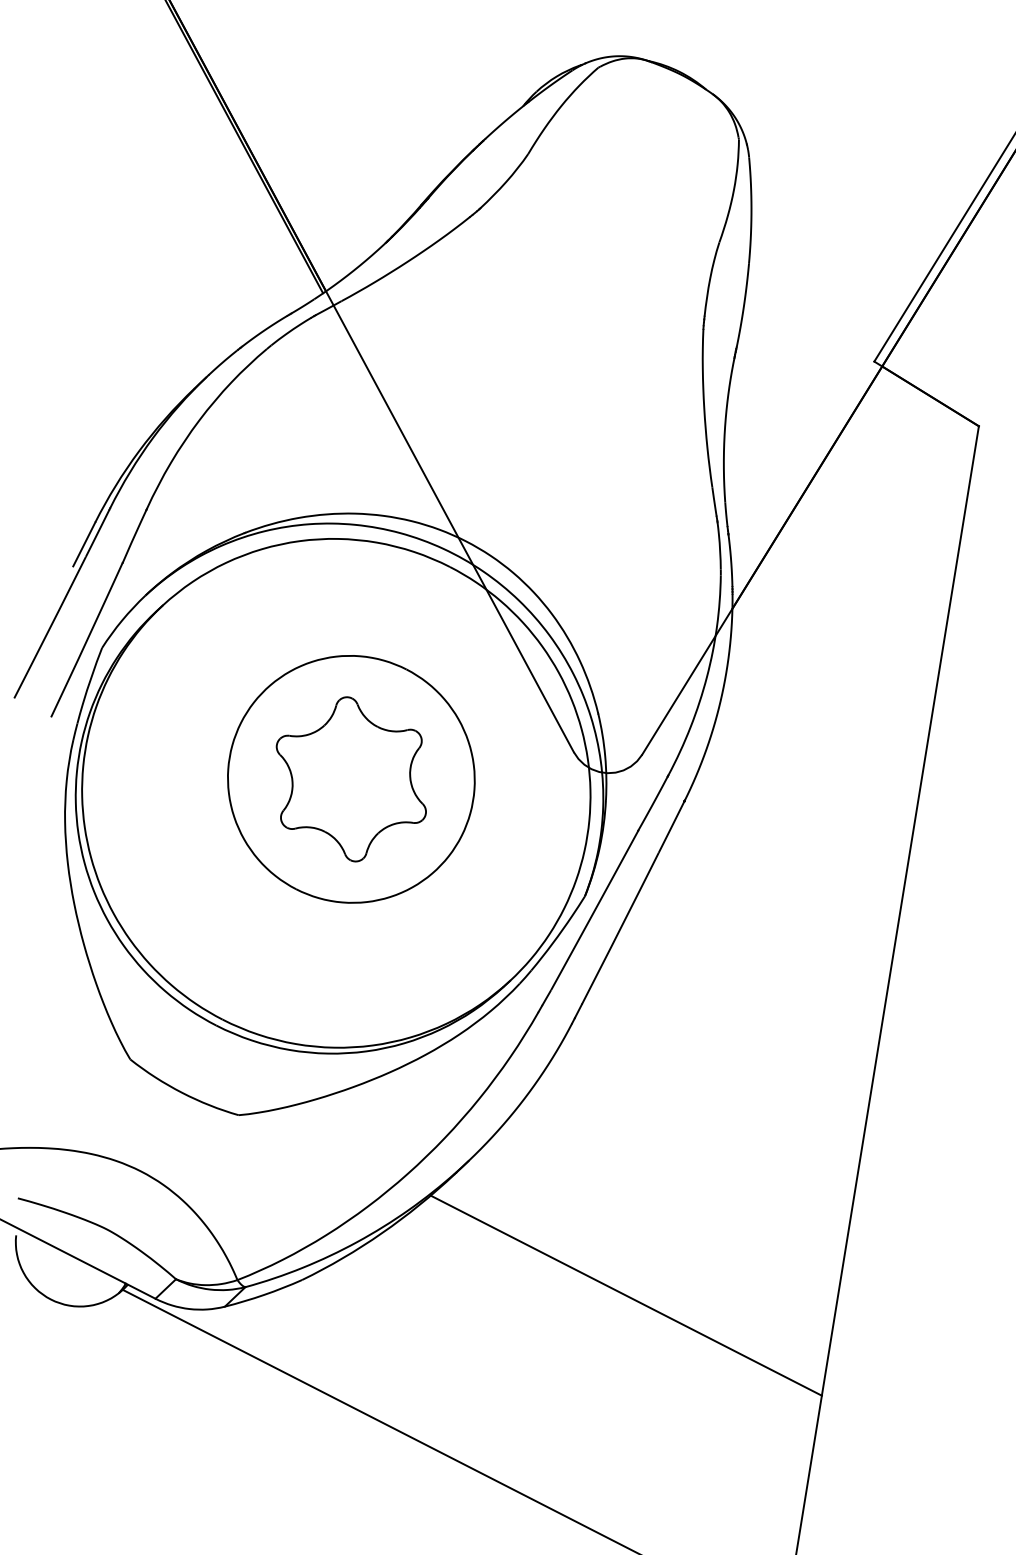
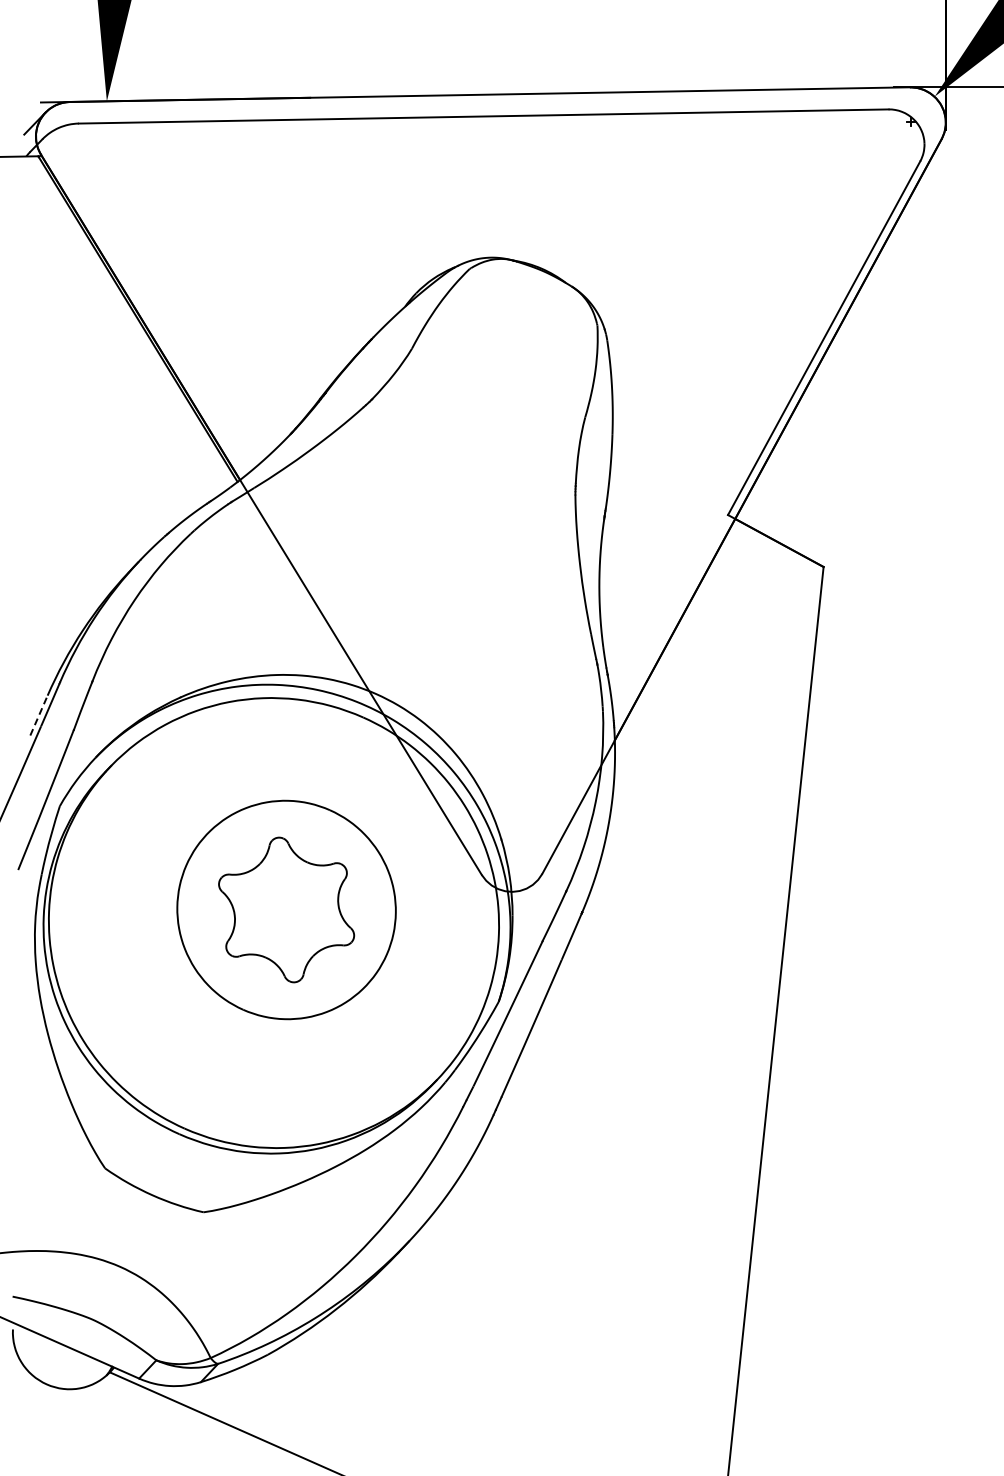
line: (83, 544) -> (38, 715), solid -> dashed
line: (625, 1295) -> (554, 1352), removed

